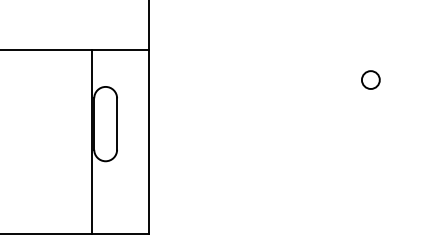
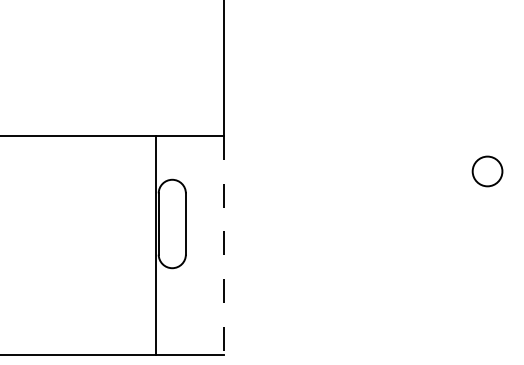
circle: (370, 79) -> (487, 171), size x1.4
line: (149, 142) -> (224, 245), solid -> dashed

